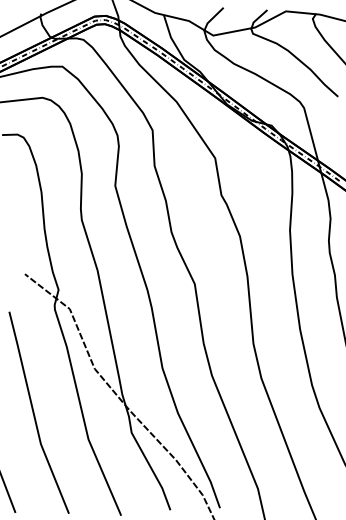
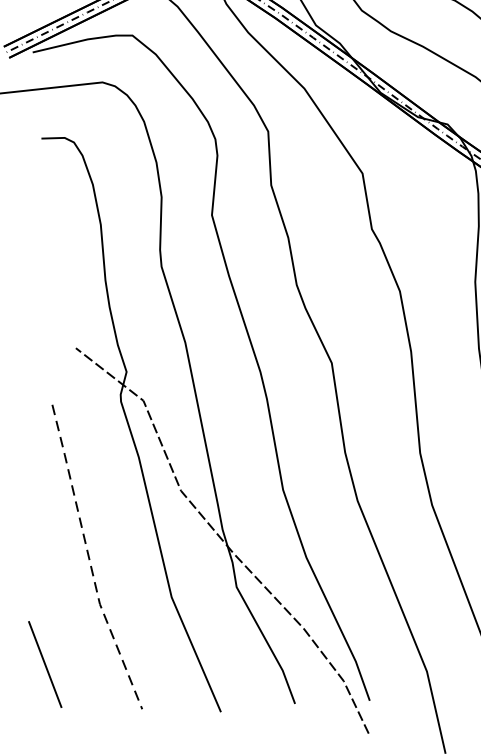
line: (34, 414) -> (90, 559), solid -> dashed

